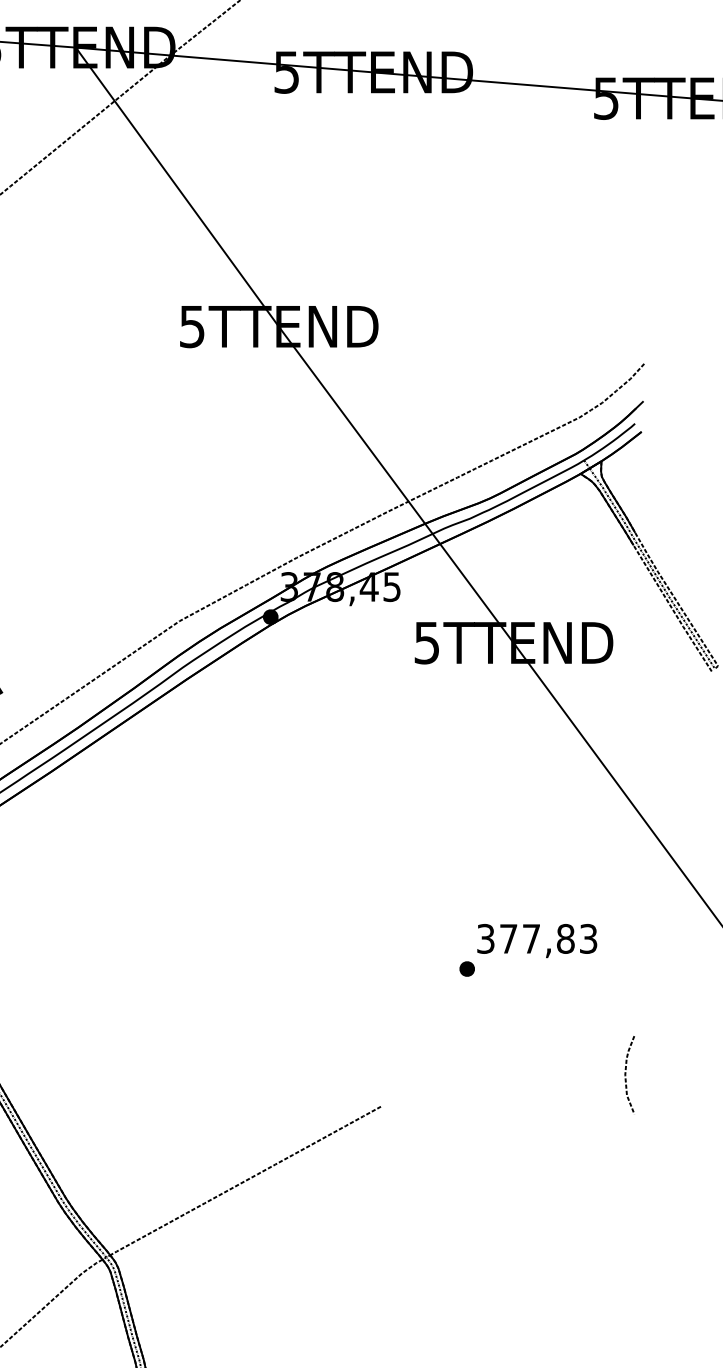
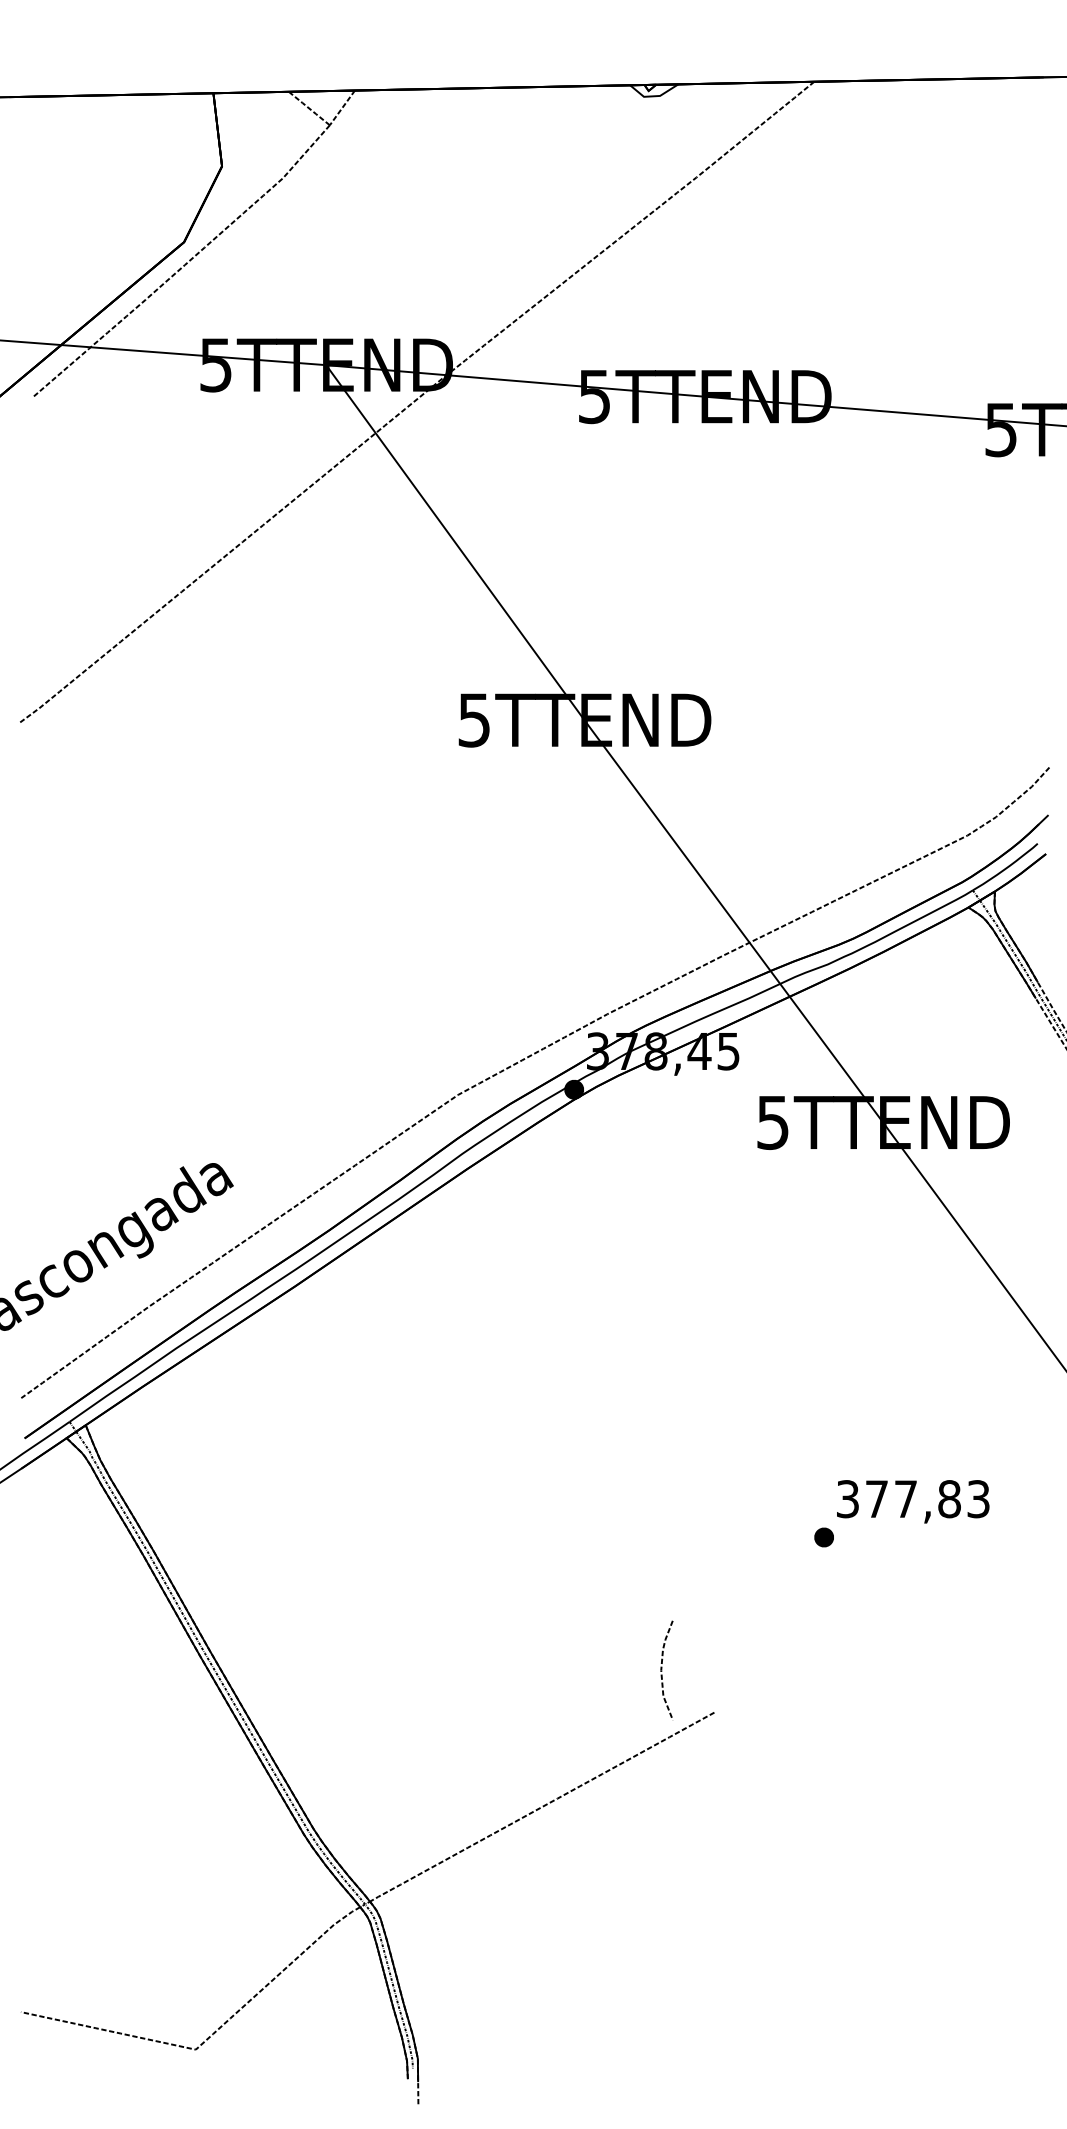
curve: (626, 1075) -> (662, 1670), moved

